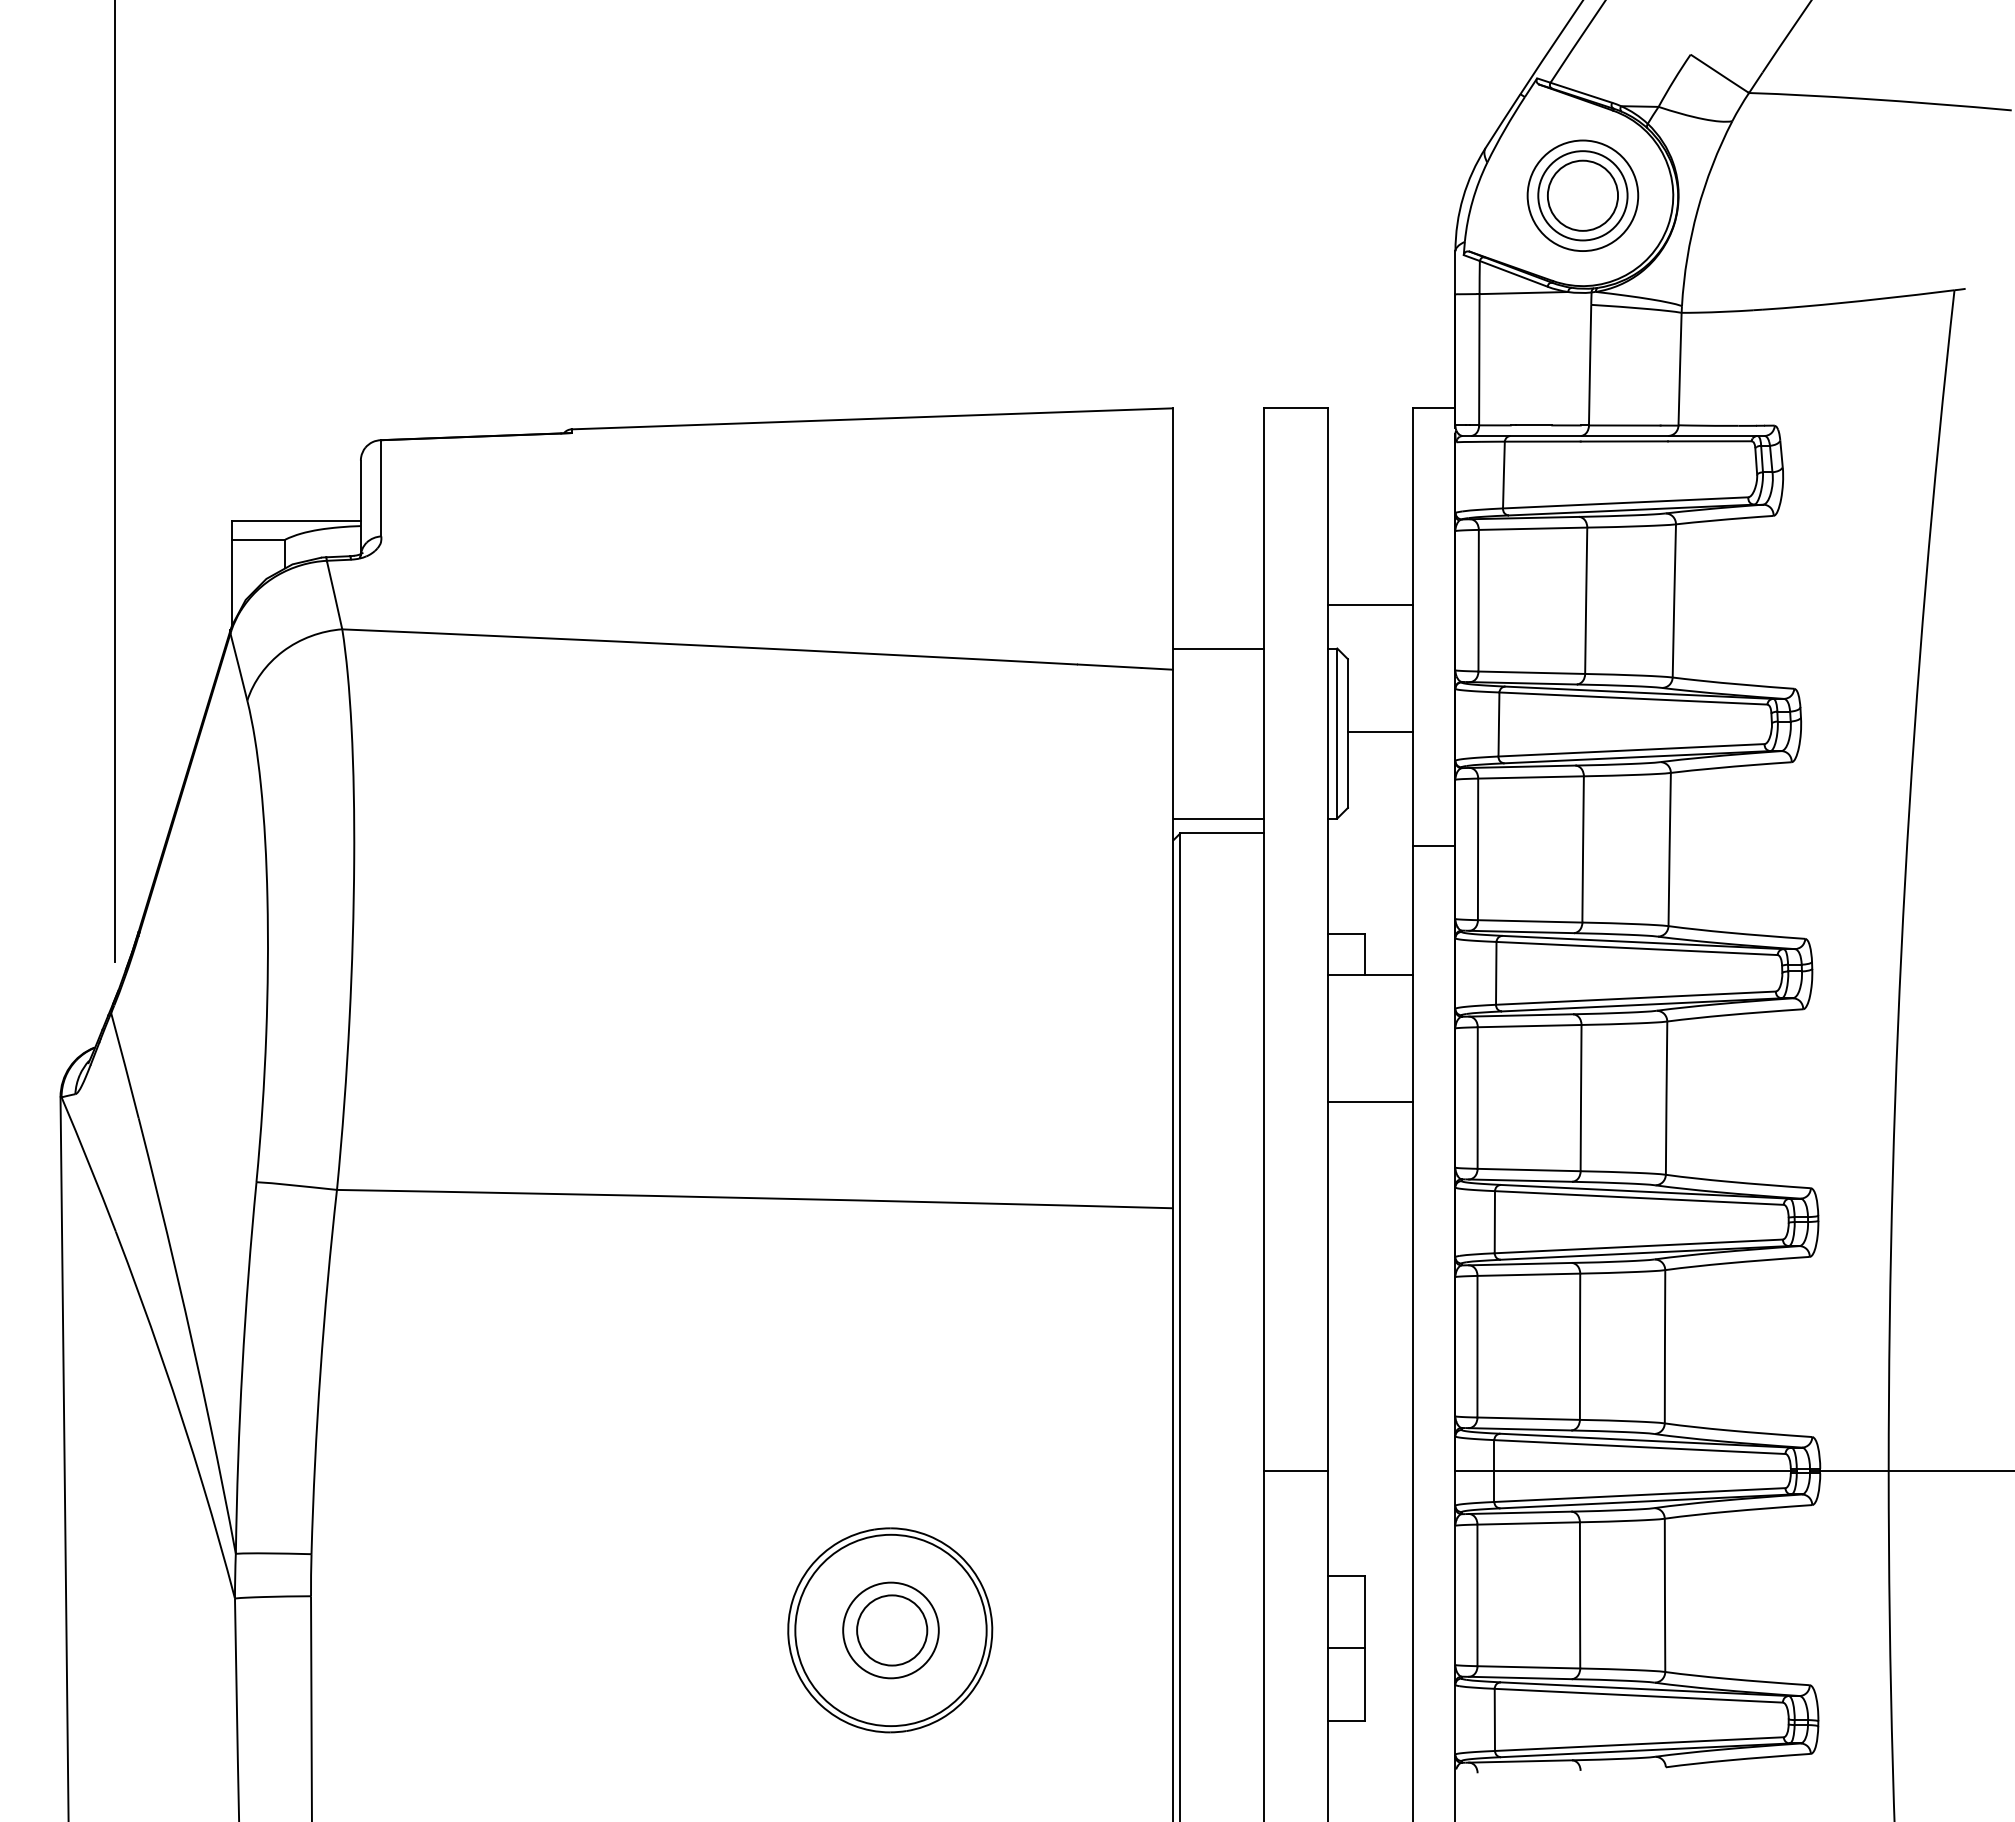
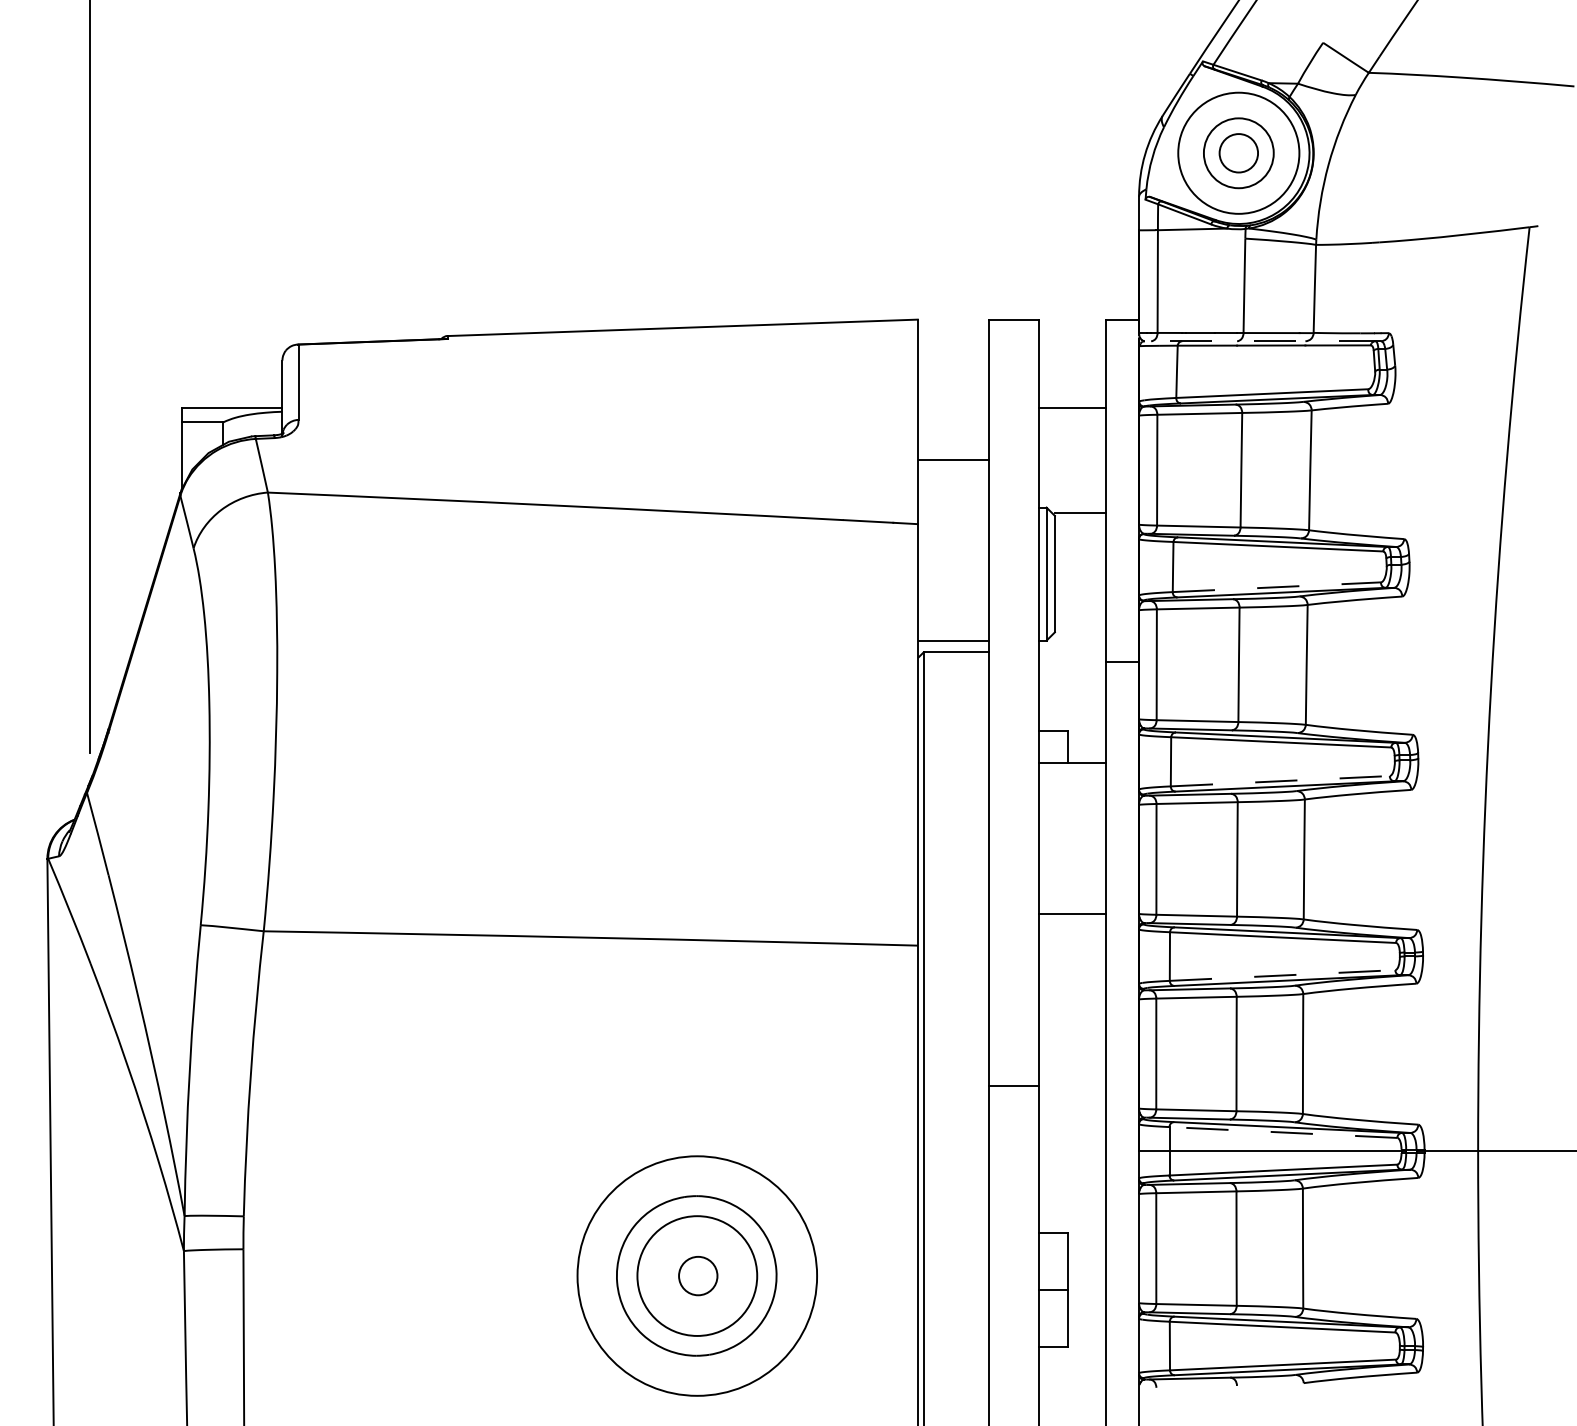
circle: (1582, 195) -> (1238, 153), size x0.7
circle: (1582, 195) -> (1238, 153), size x1.4
line: (1613, 436) -> (1262, 341), solid -> dashed
line: (1369, 604) -> (1071, 407), moved
line: (1218, 648) -> (953, 459), moved
line: (1379, 732) -> (1079, 513), moved
line: (1632, 750) -> (1277, 587), solid -> dashed
line: (1636, 998) -> (1280, 781), solid -> dashed
line: (1369, 1102) -> (1071, 914), moved
line: (1639, 1246) -> (1283, 975), solid -> dashed
line: (1639, 1447) -> (1283, 1132), solid -> dashed
line: (1295, 1471) -> (1013, 1086), moved
circle: (890, 1630) -> (696, 1276), size x1.6
circle: (890, 1630) -> (696, 1276), size x1.6
circle: (892, 1630) -> (698, 1276), size x0.7

